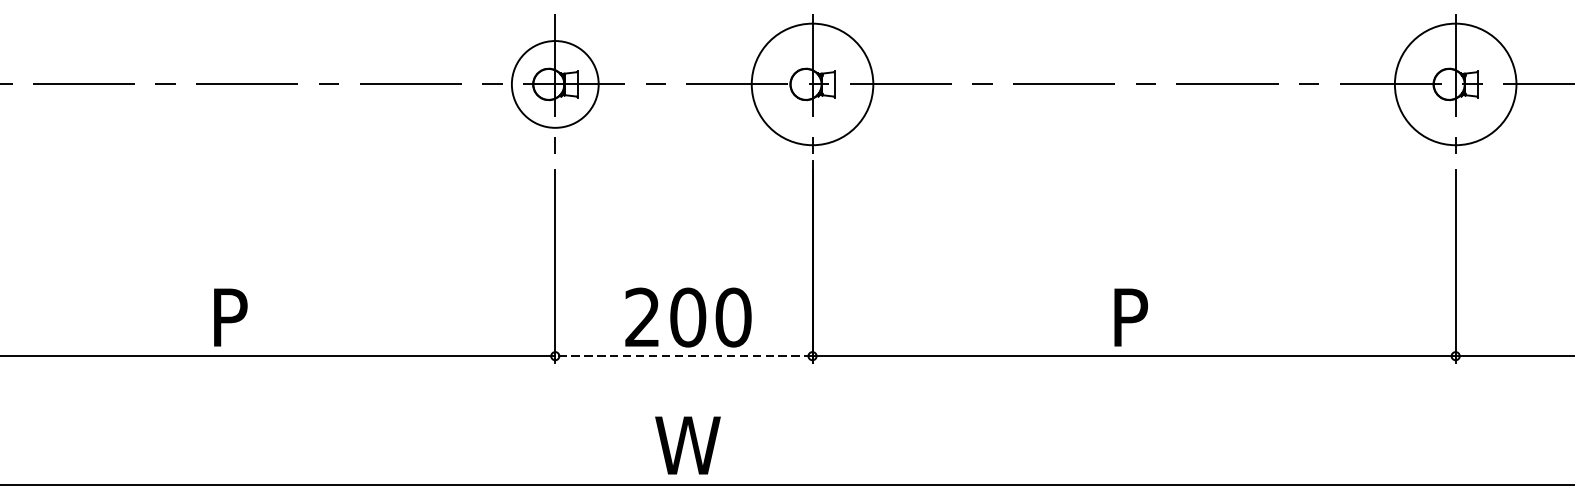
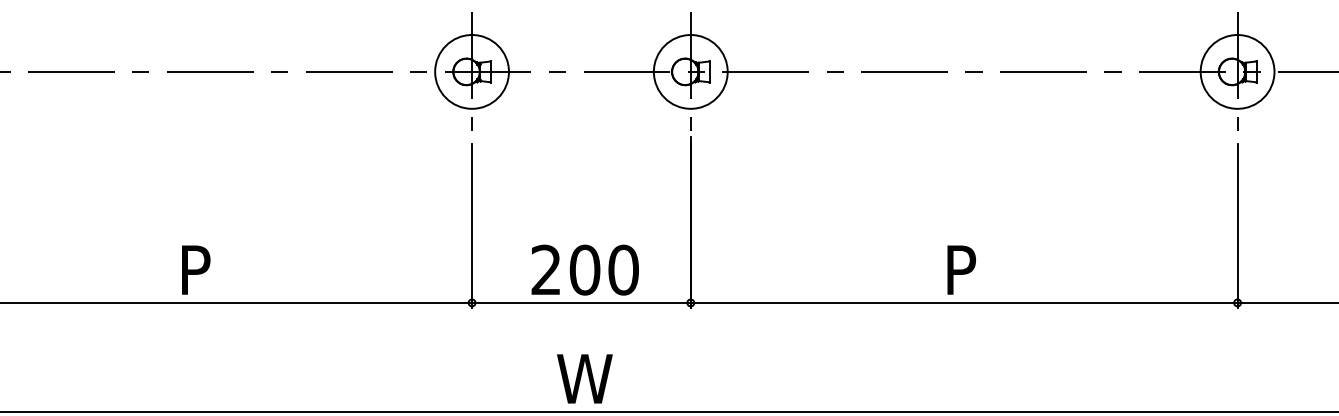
circle: (812, 83) -> (690, 71), size x0.71
circle: (1455, 83) -> (1237, 71), size x0.71
line: (682, 355) -> (580, 302), dashed -> solid

